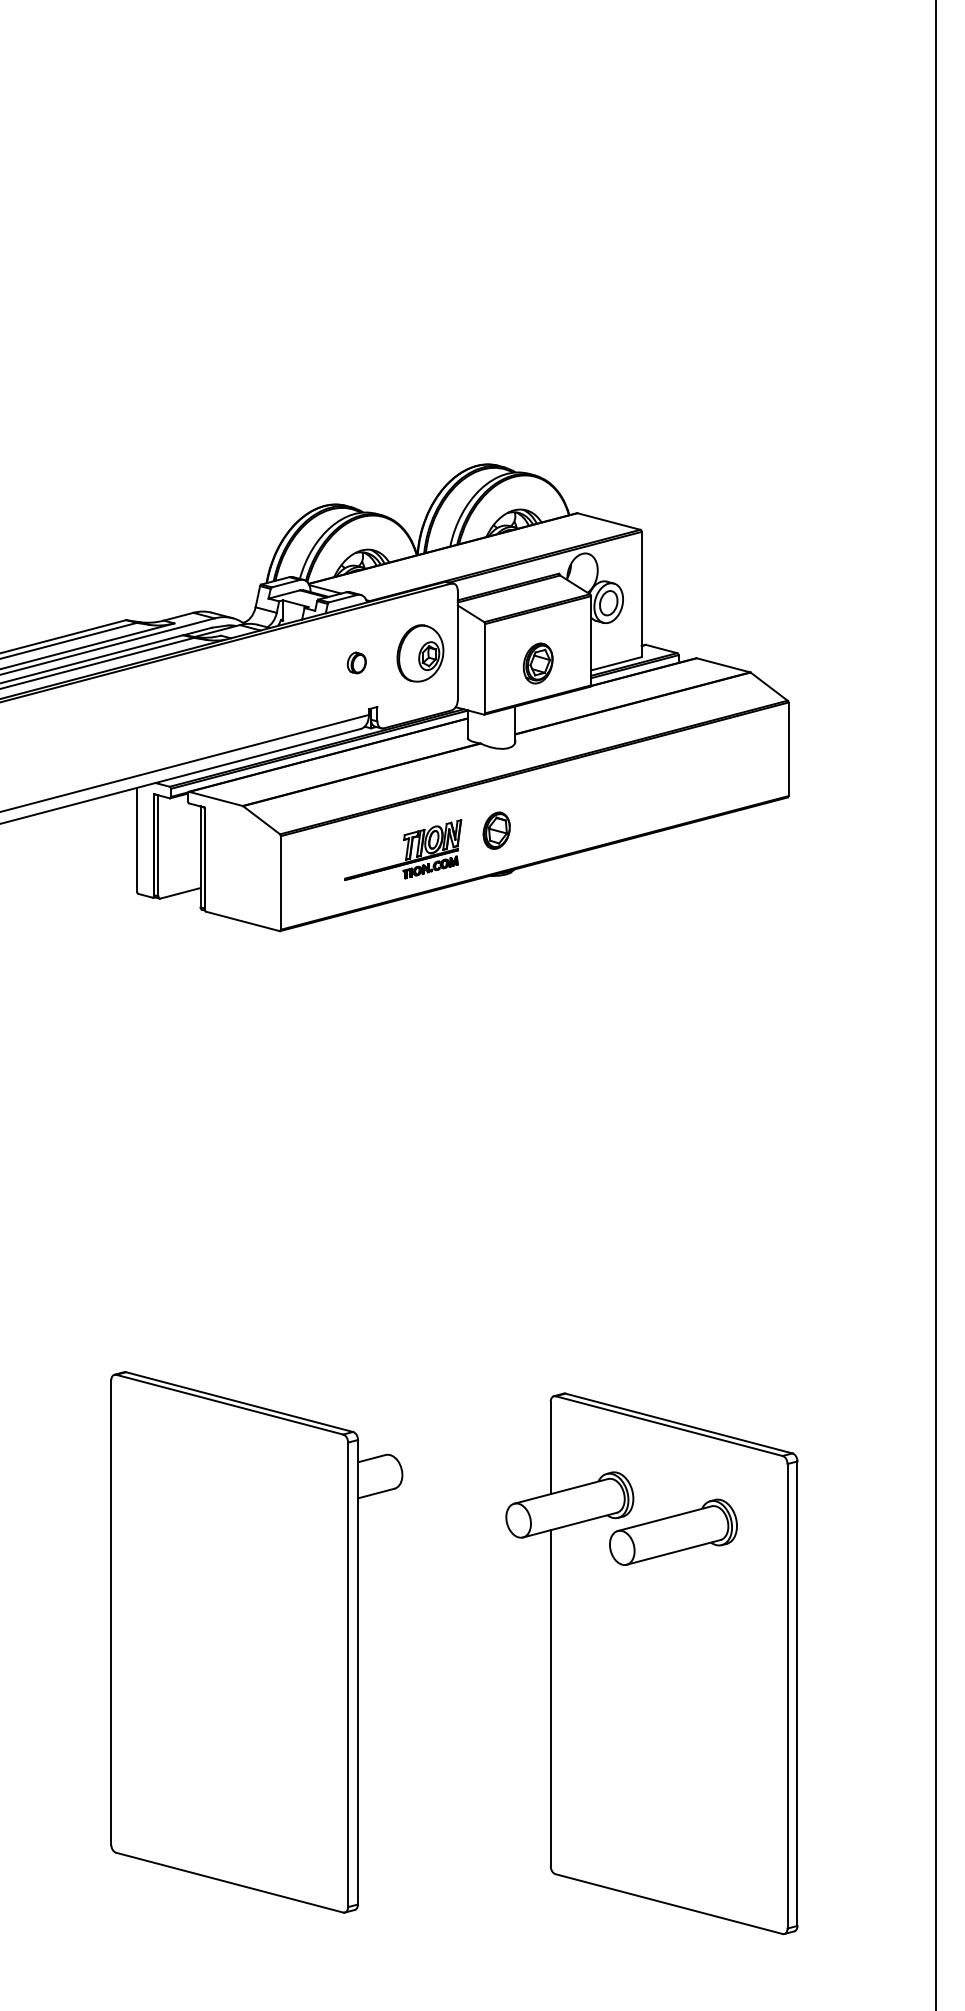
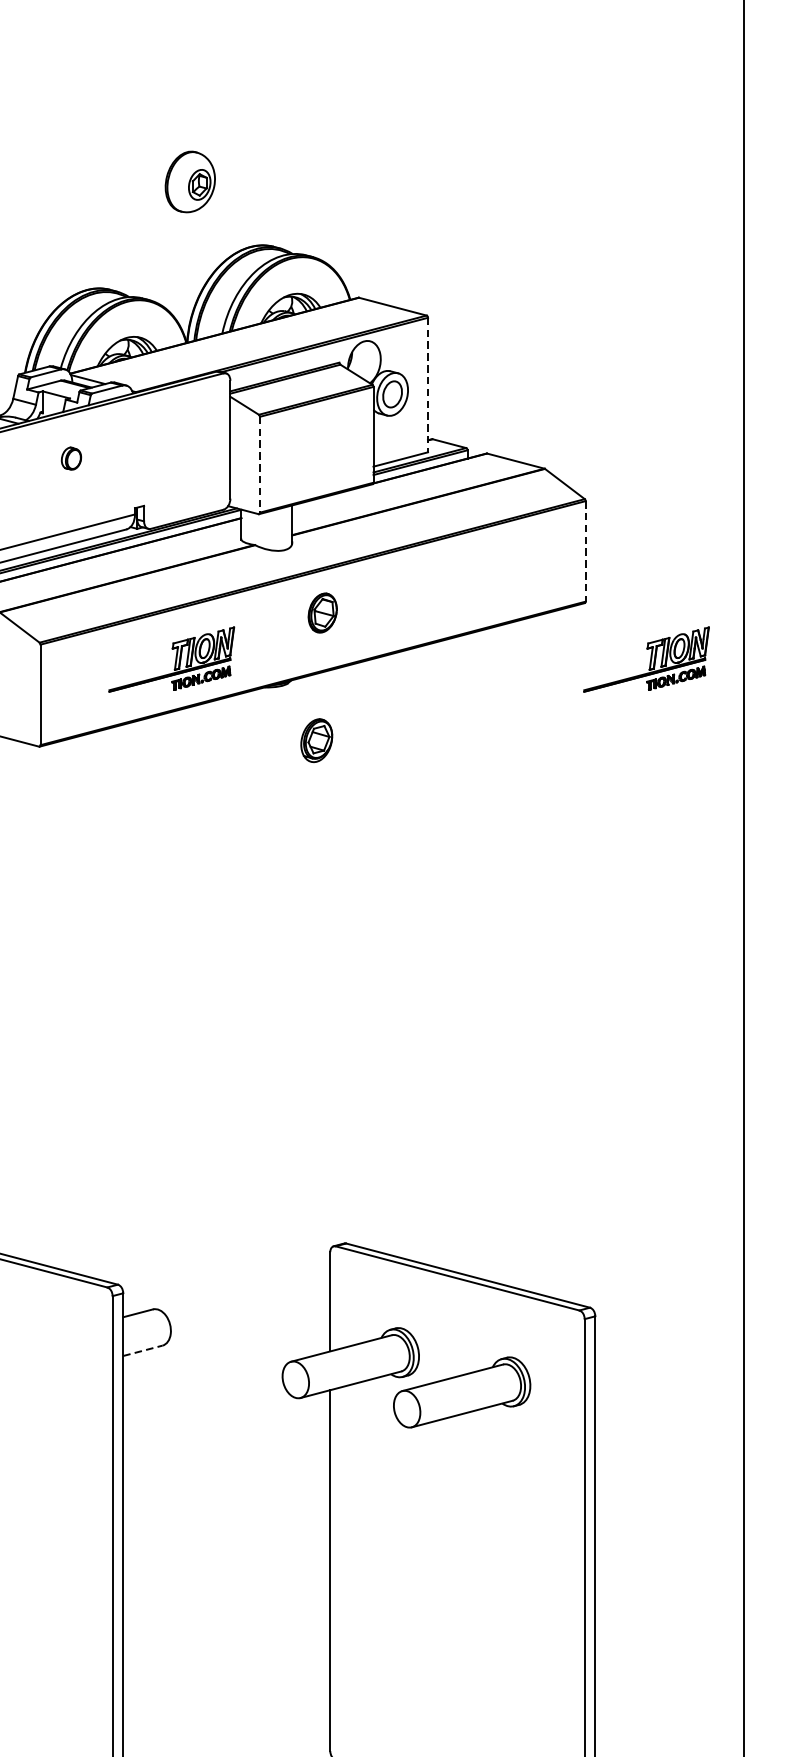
line: (641, 594) -> (427, 385), solid -> dashed
part: (420, 653) -> (190, 182), moved
part: (356, 662) -> (71, 458), moved
part: (537, 663) -> (316, 740), moved
line: (485, 668) -> (260, 464), solid -> dashed
line: (788, 749) -> (585, 551), solid -> dashed
part: (496, 830) -> (322, 612), moved
part: (845, 850) -> (646, 660), added
line: (376, 1493) -> (143, 1350), solid -> dashed

